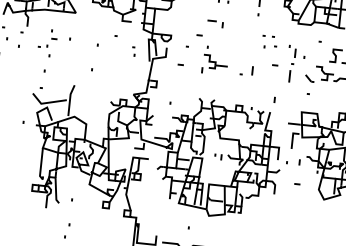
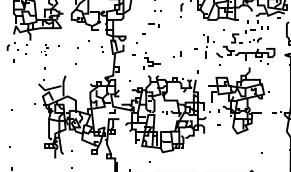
part: (269, 41) -> (190, 33), removed
part: (47, 42) -> (44, 49), size x0.6
part: (214, 59) -> (151, 60), moved

